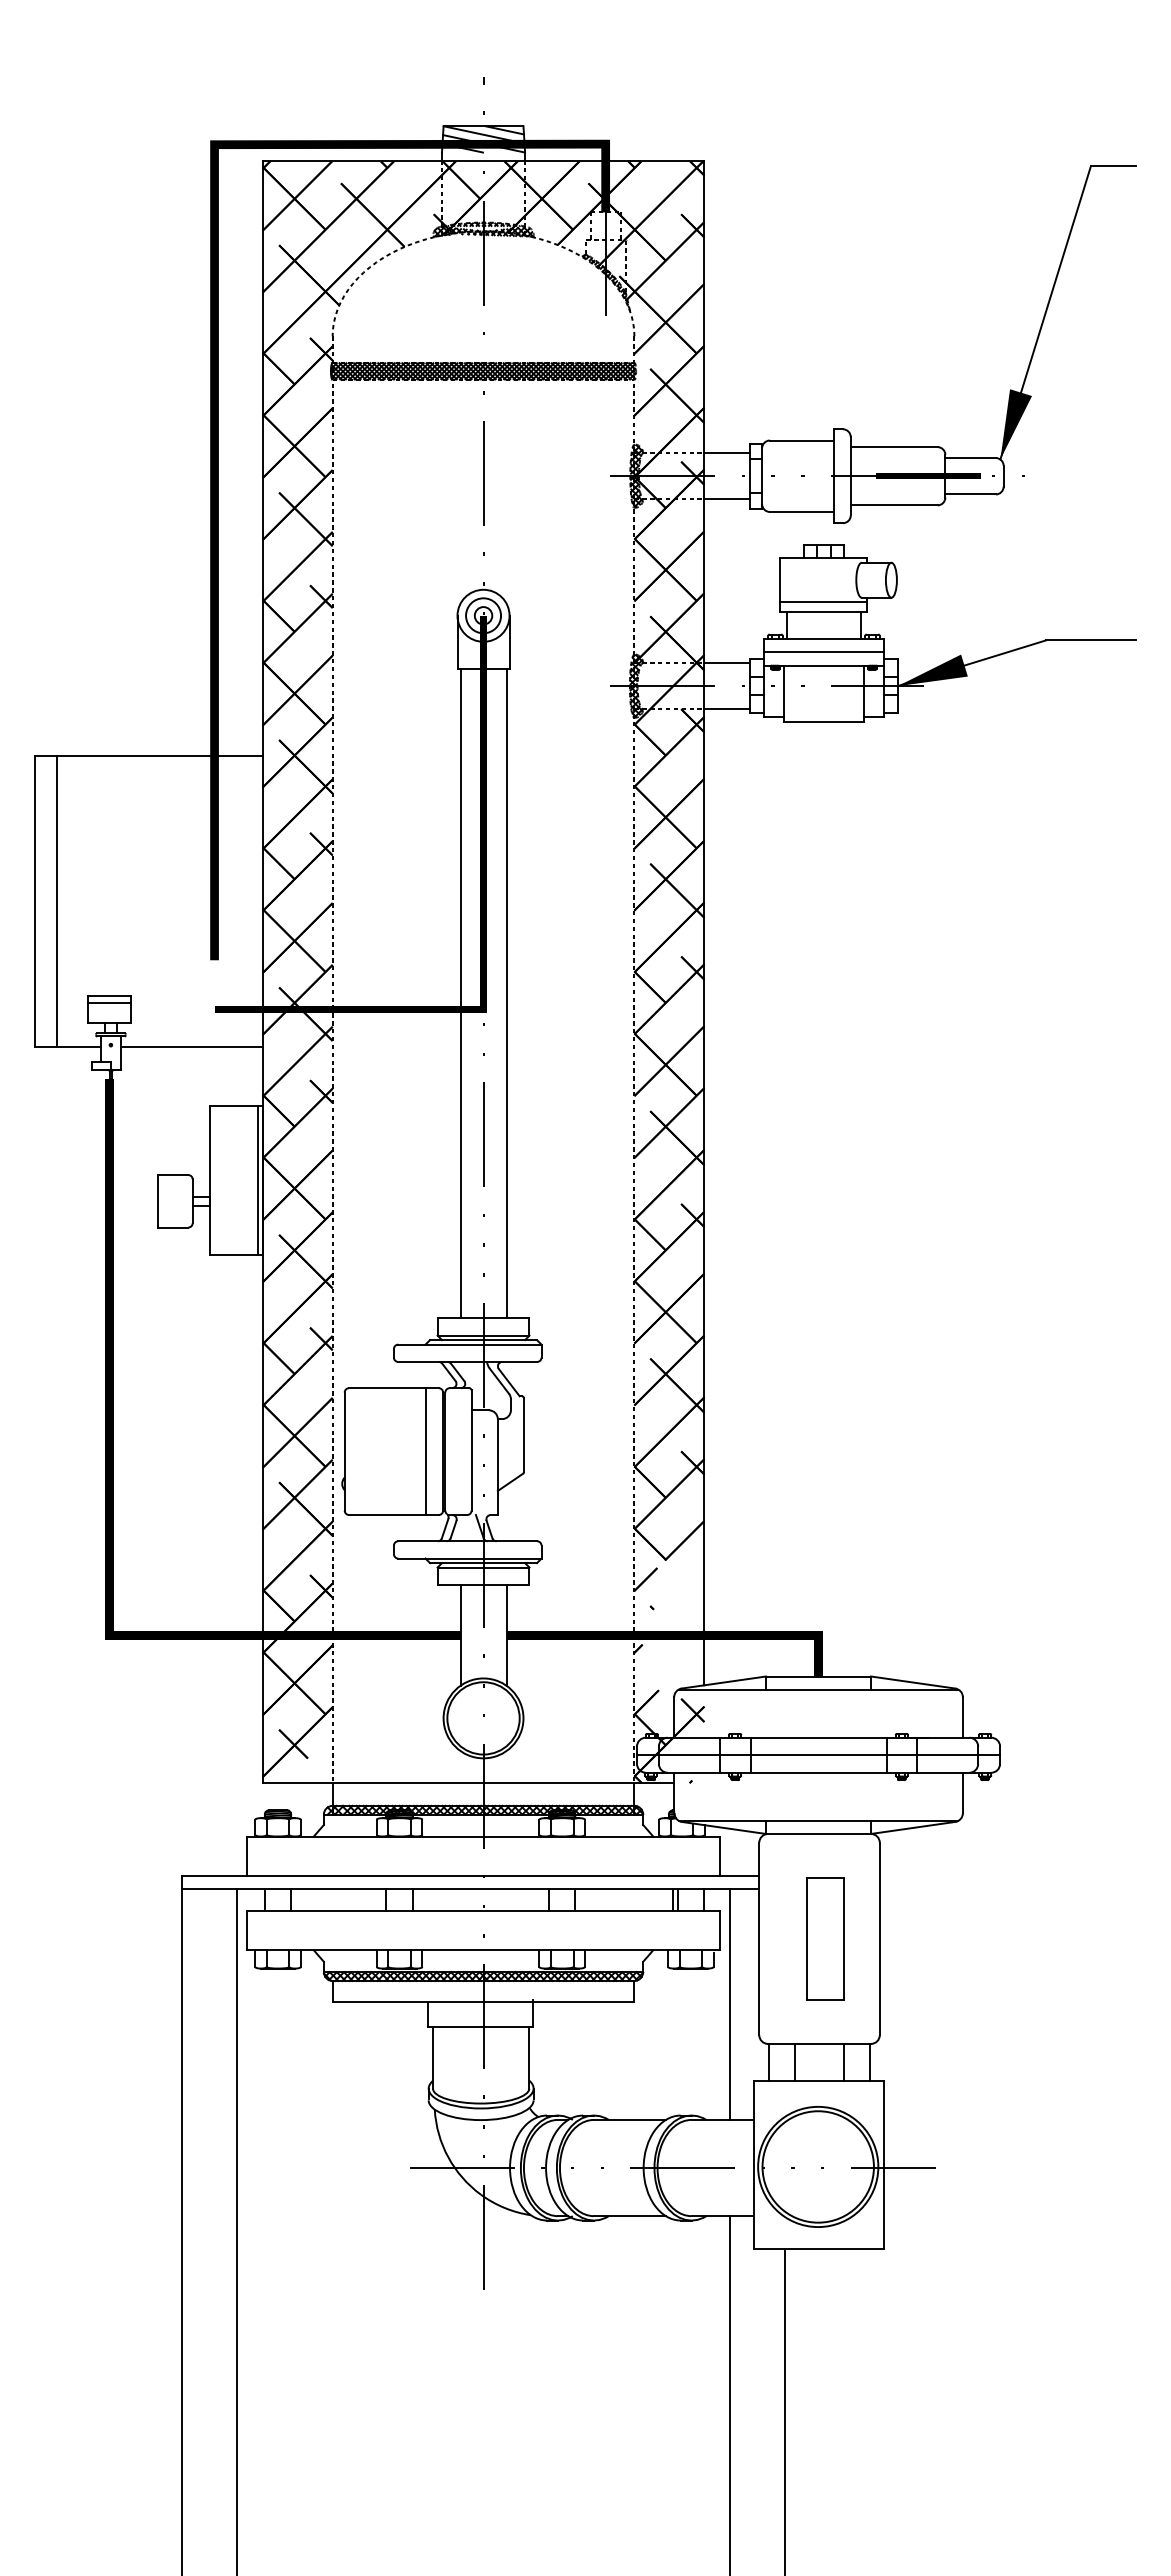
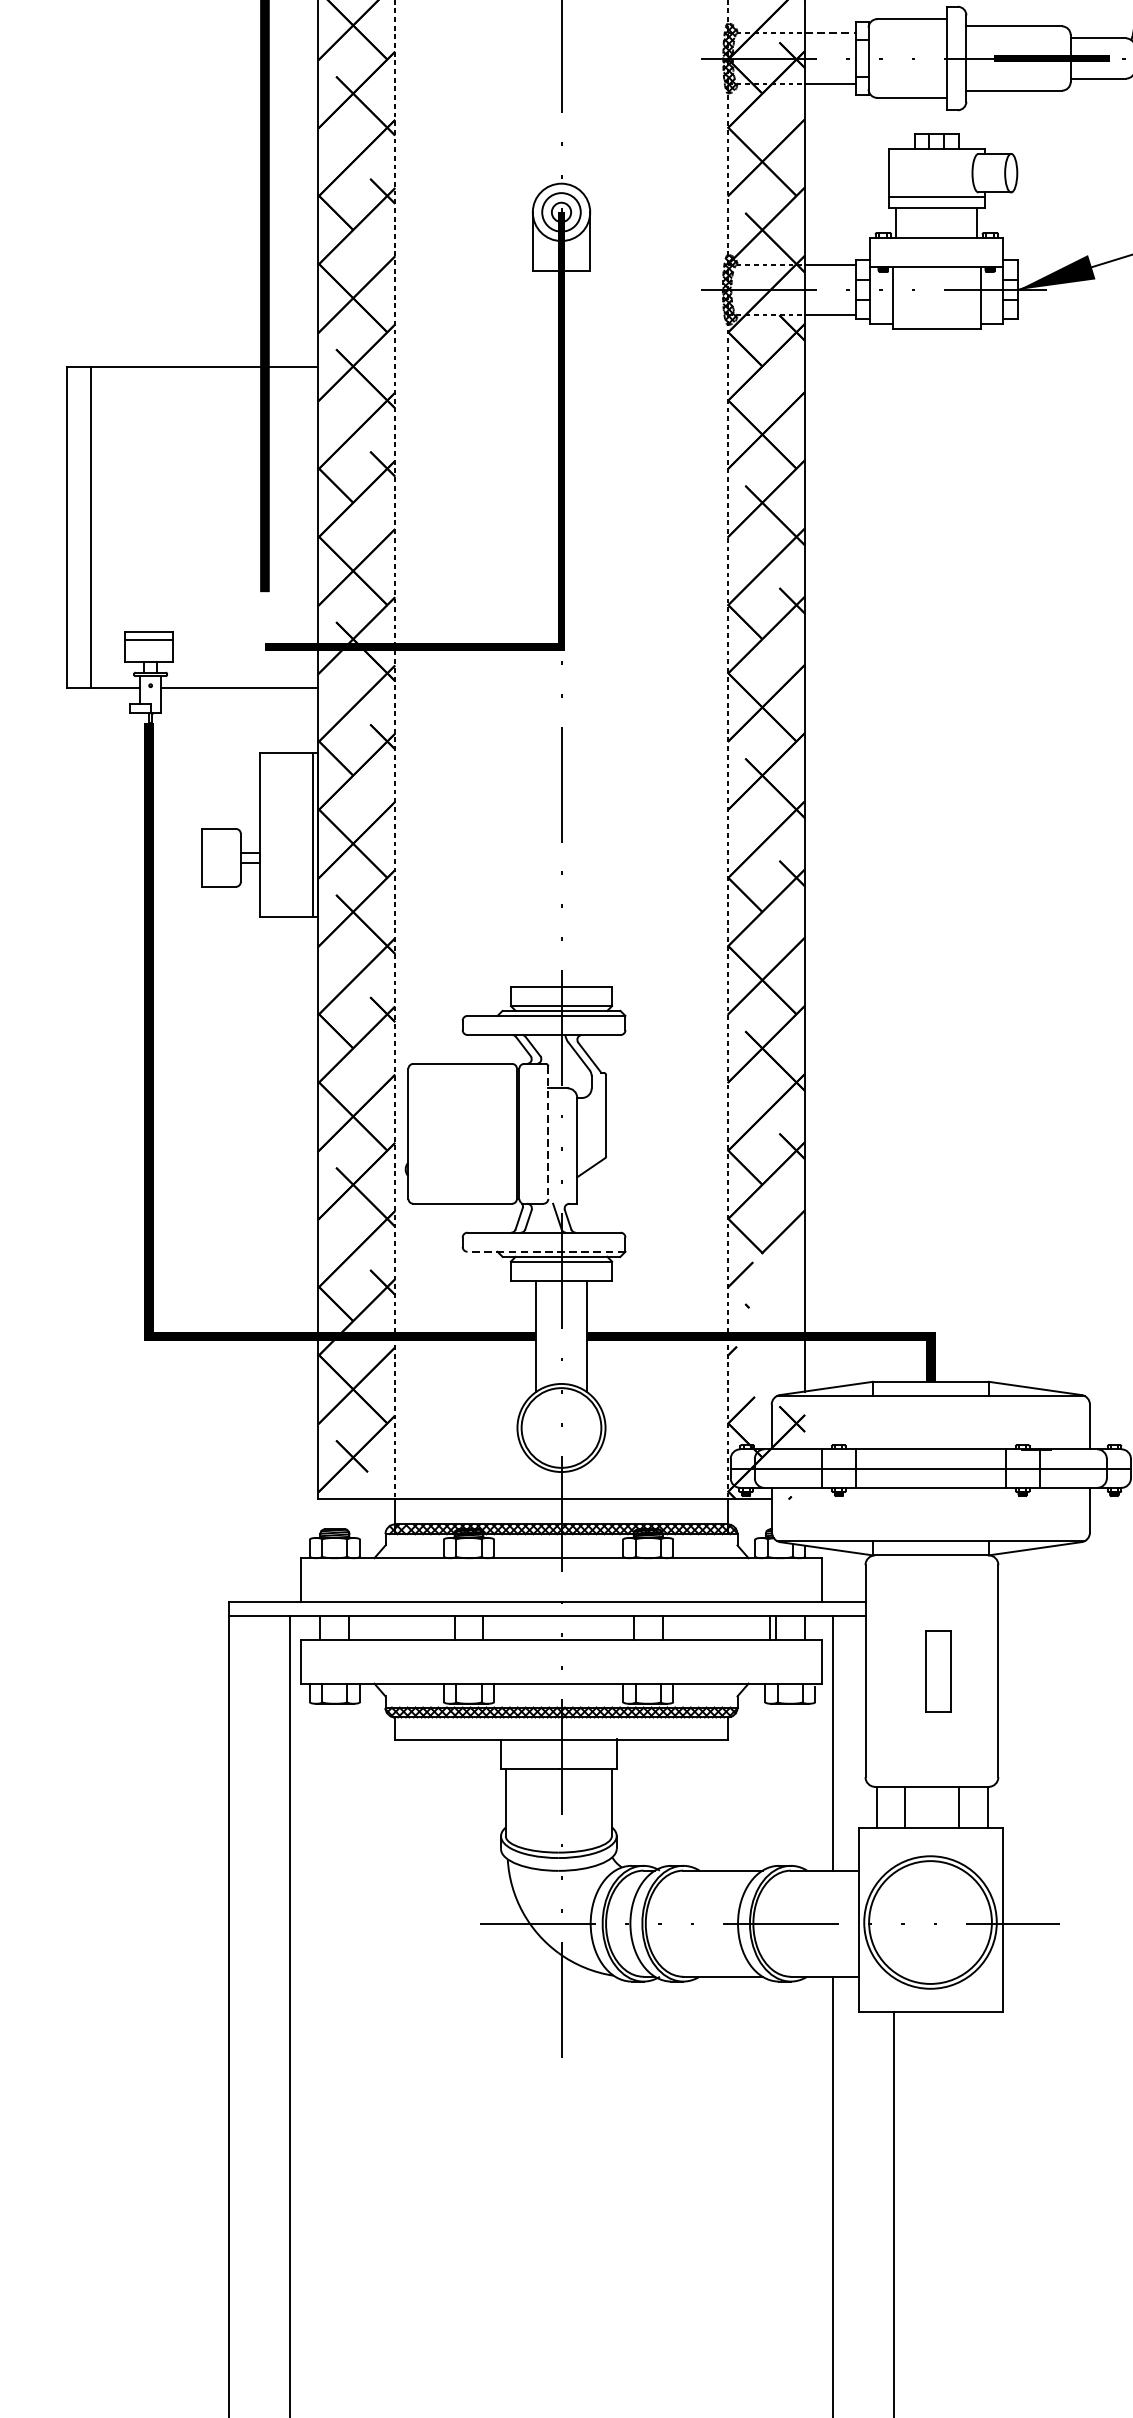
line: (727, 453) -> (830, 33), solid -> dashed
line: (823, 652) -> (936, 252), removed
line: (460, 993) -> (536, 628), removed
line: (506, 993) -> (586, 628), removed
line: (425, 1451) -> (497, 1133), removed
line: (471, 1451) -> (548, 1133), solid -> dashed
line: (469, 1558) -> (546, 1251), solid -> dashed
part: (825, 1938) -> (938, 1670), size x0.6

